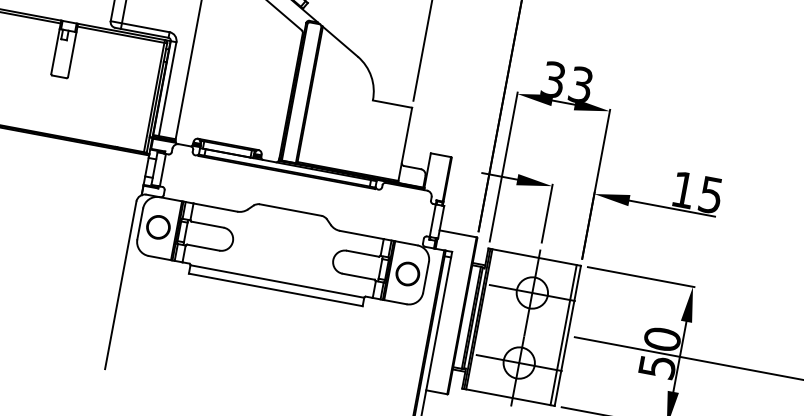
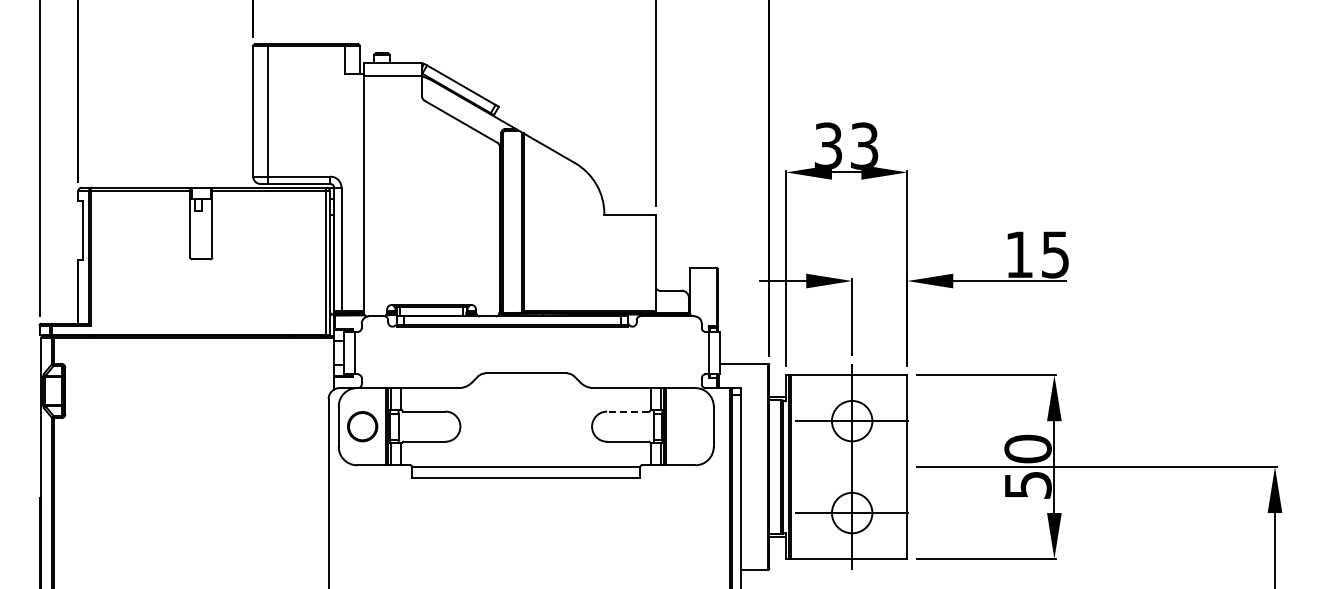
line: (362, 253) -> (627, 411), solid -> dashed
circle: (407, 273) -> (689, 426), removed
line: (563, 335) -> (901, 467), removed

